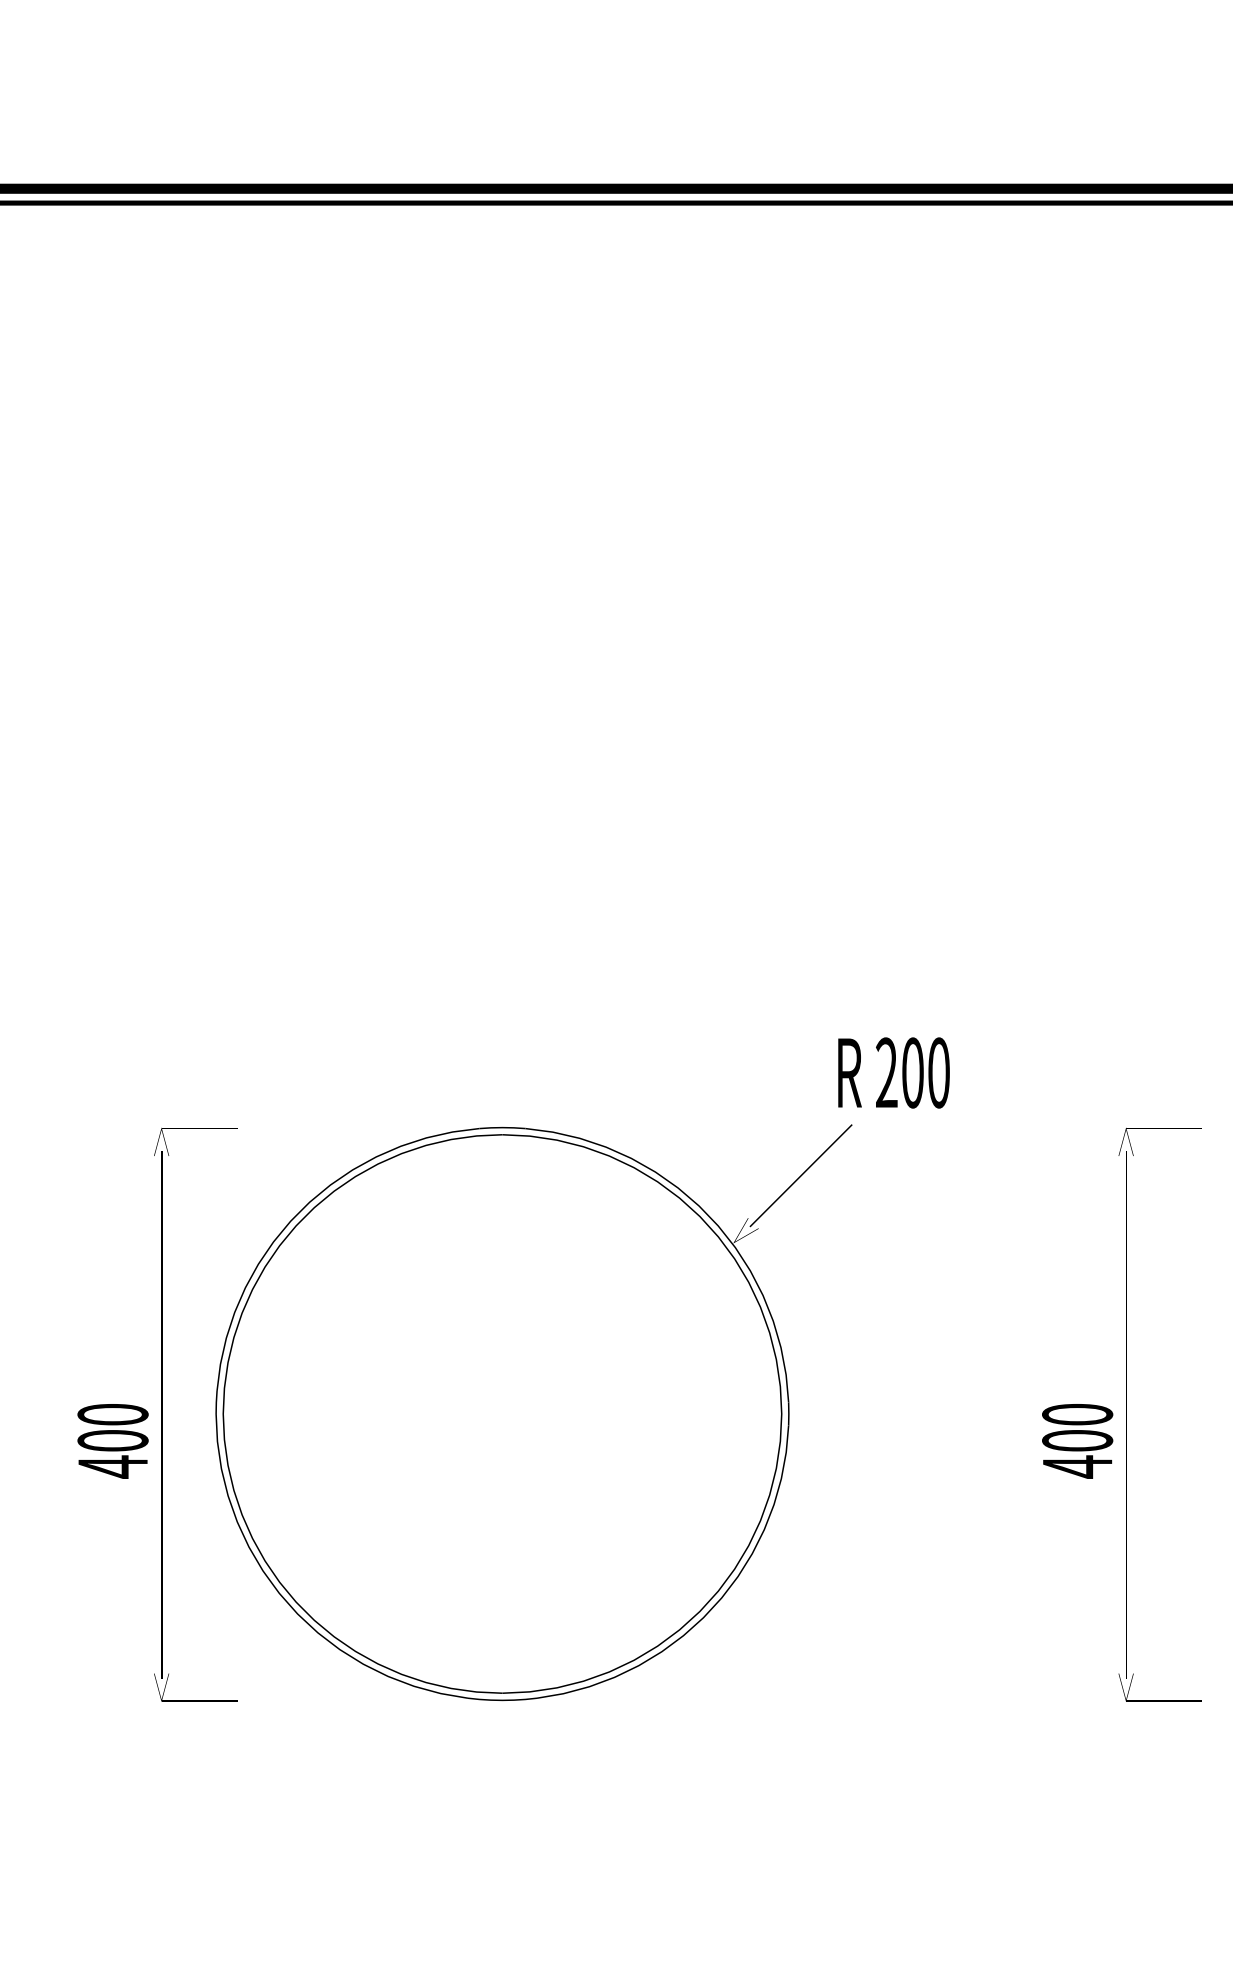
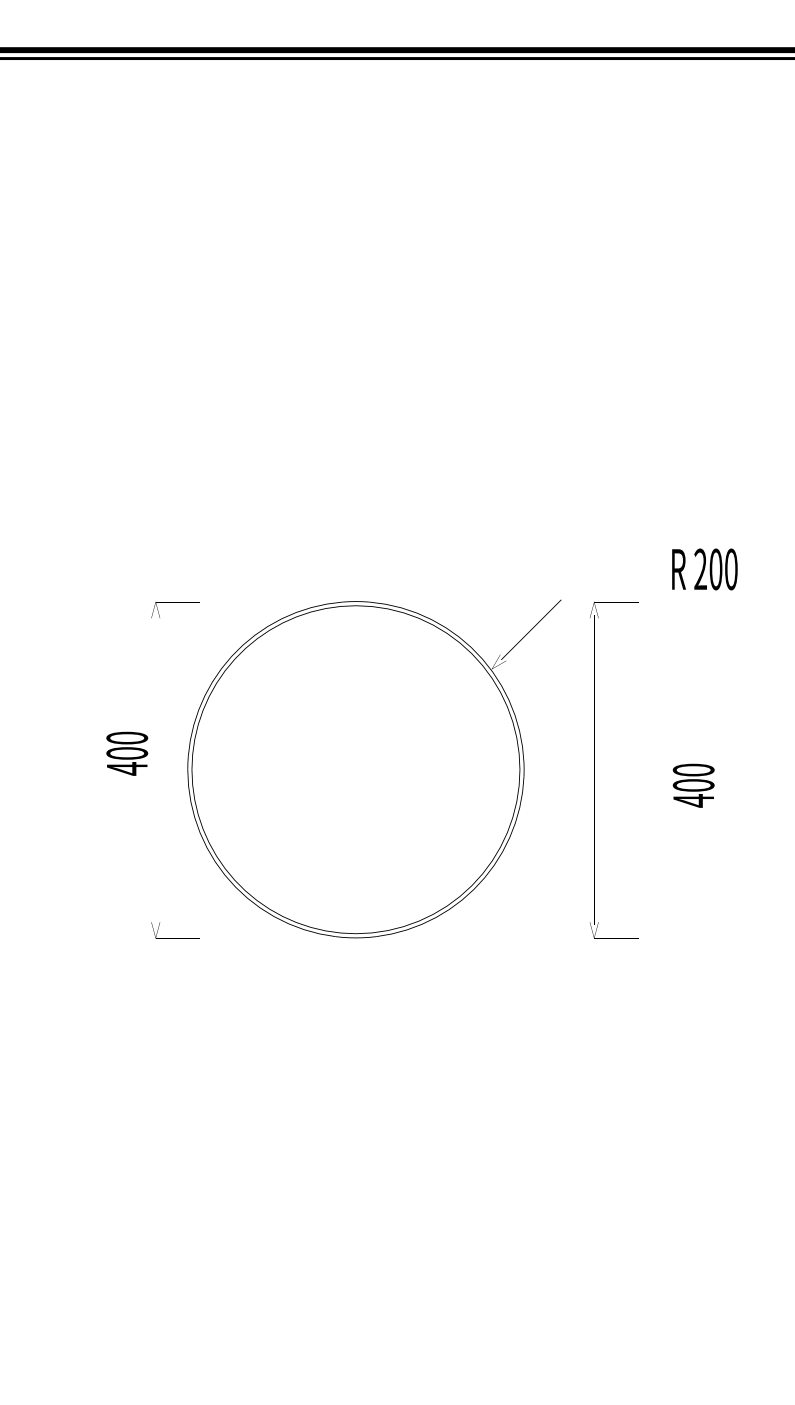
text: (893, 1073) -> (704, 569), moved
part: (1126, 1415) -> (594, 770), moved
text: (113, 1440) -> (127, 753), moved

